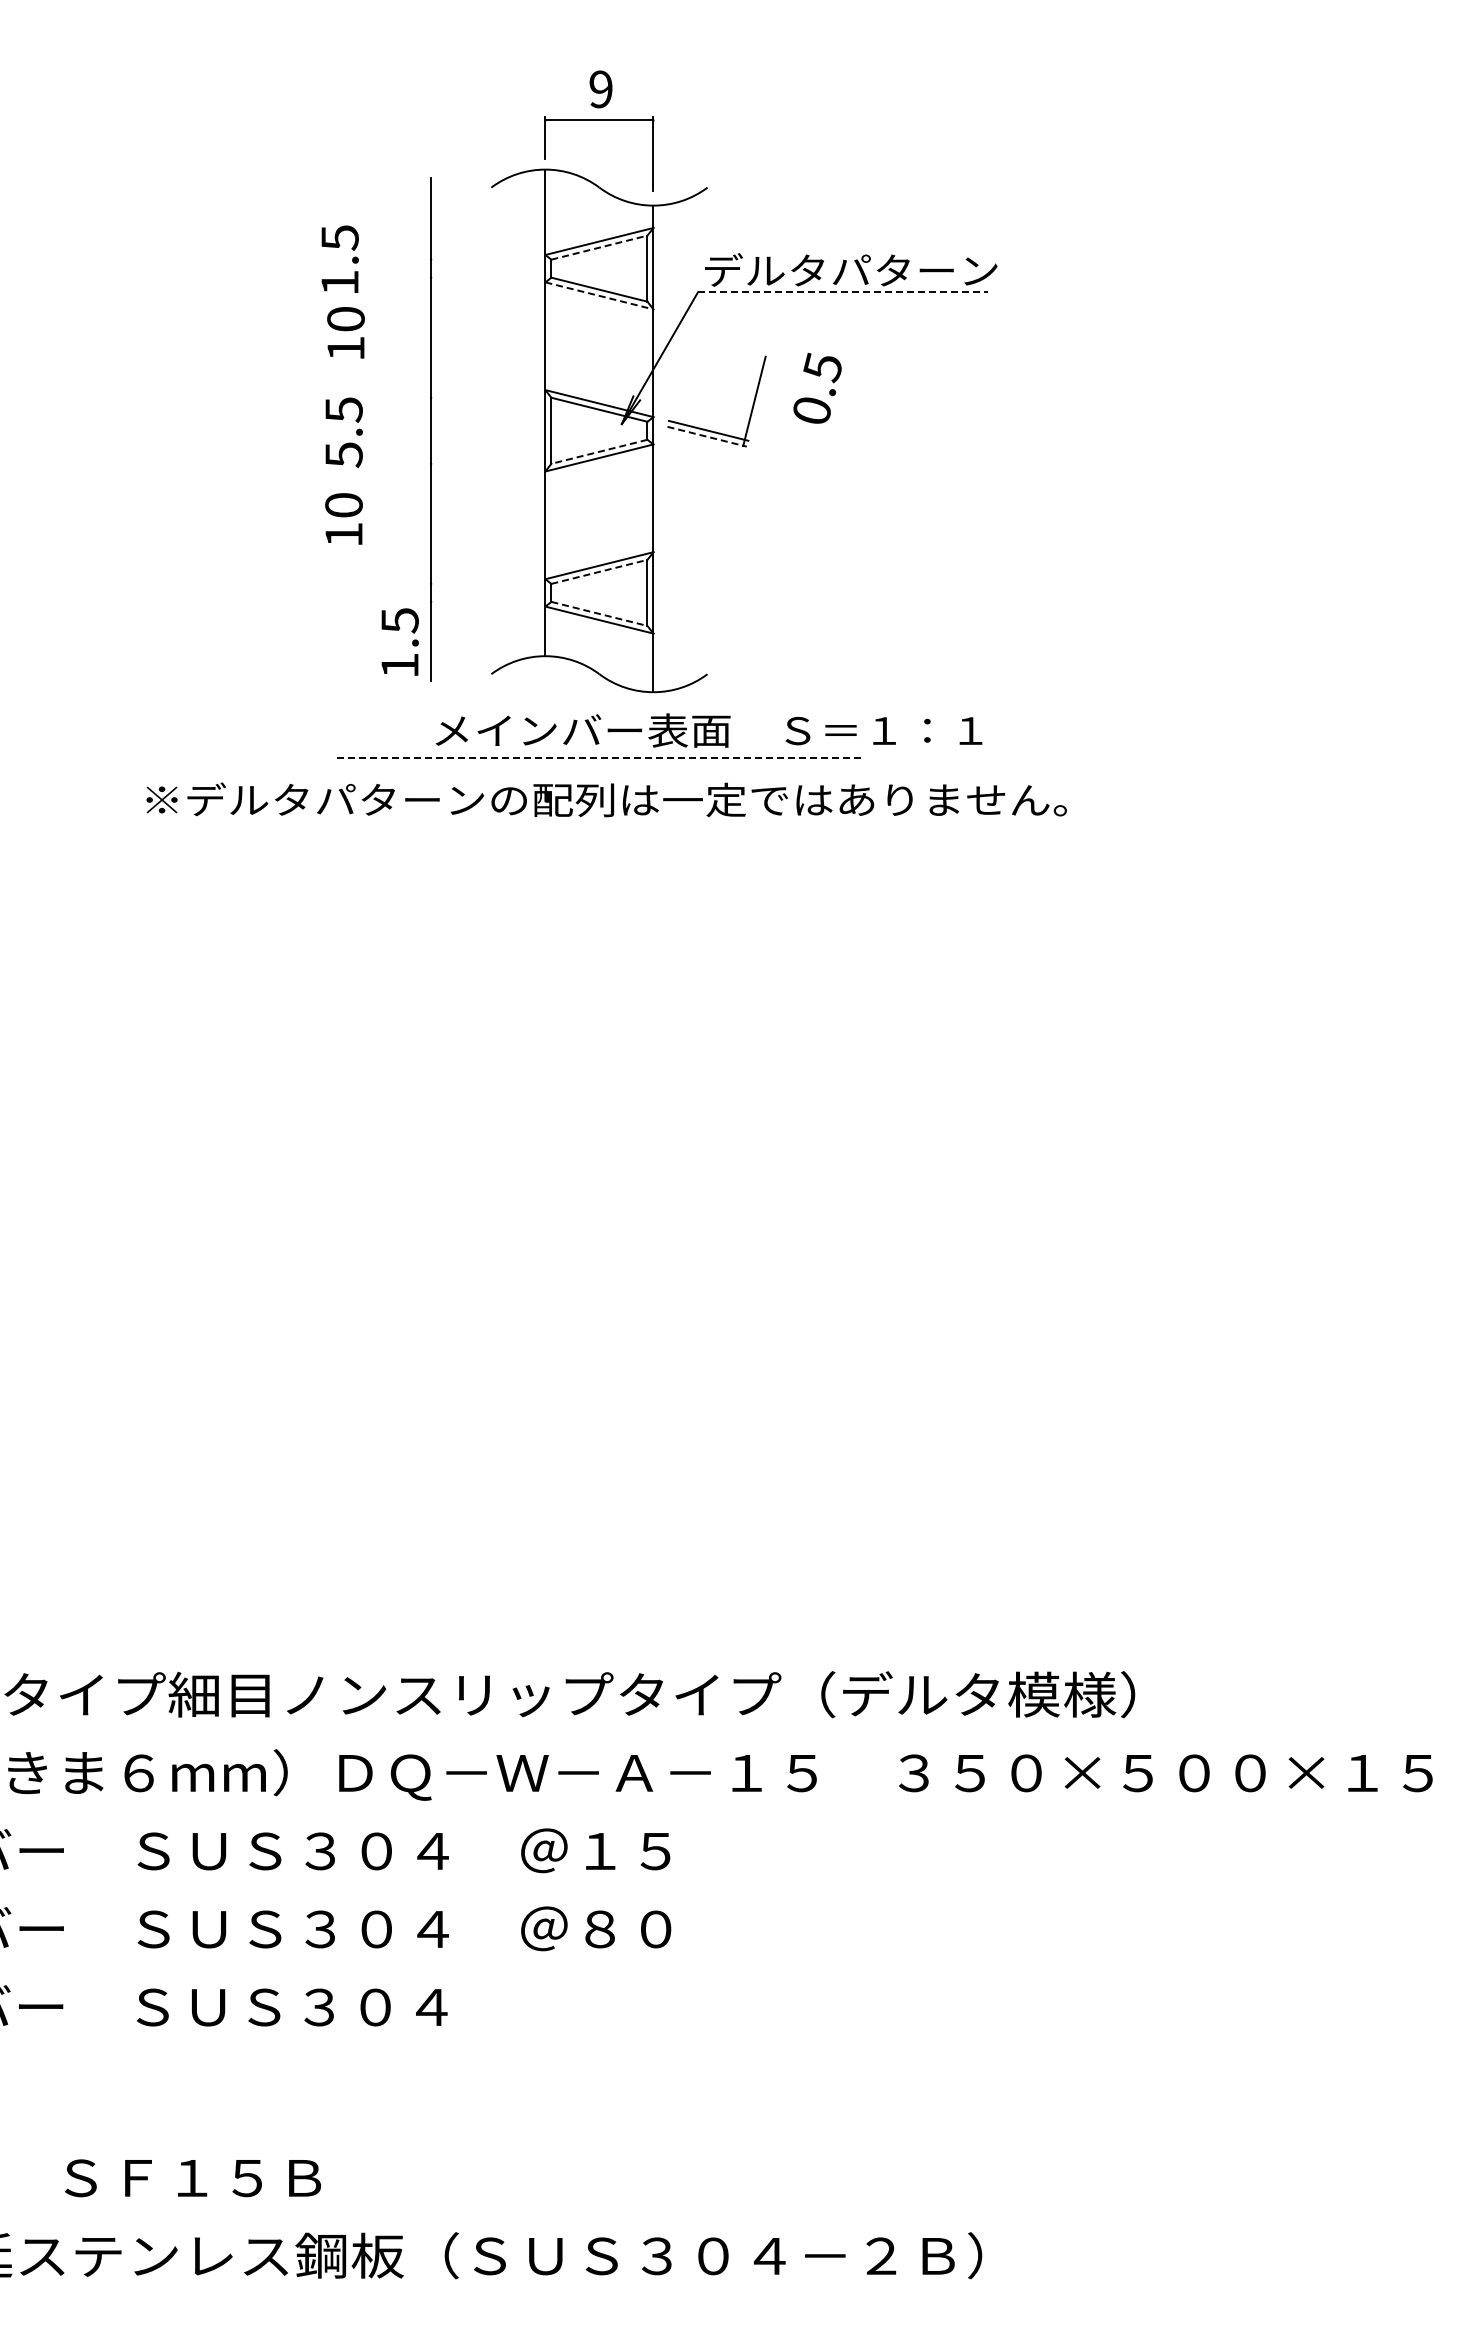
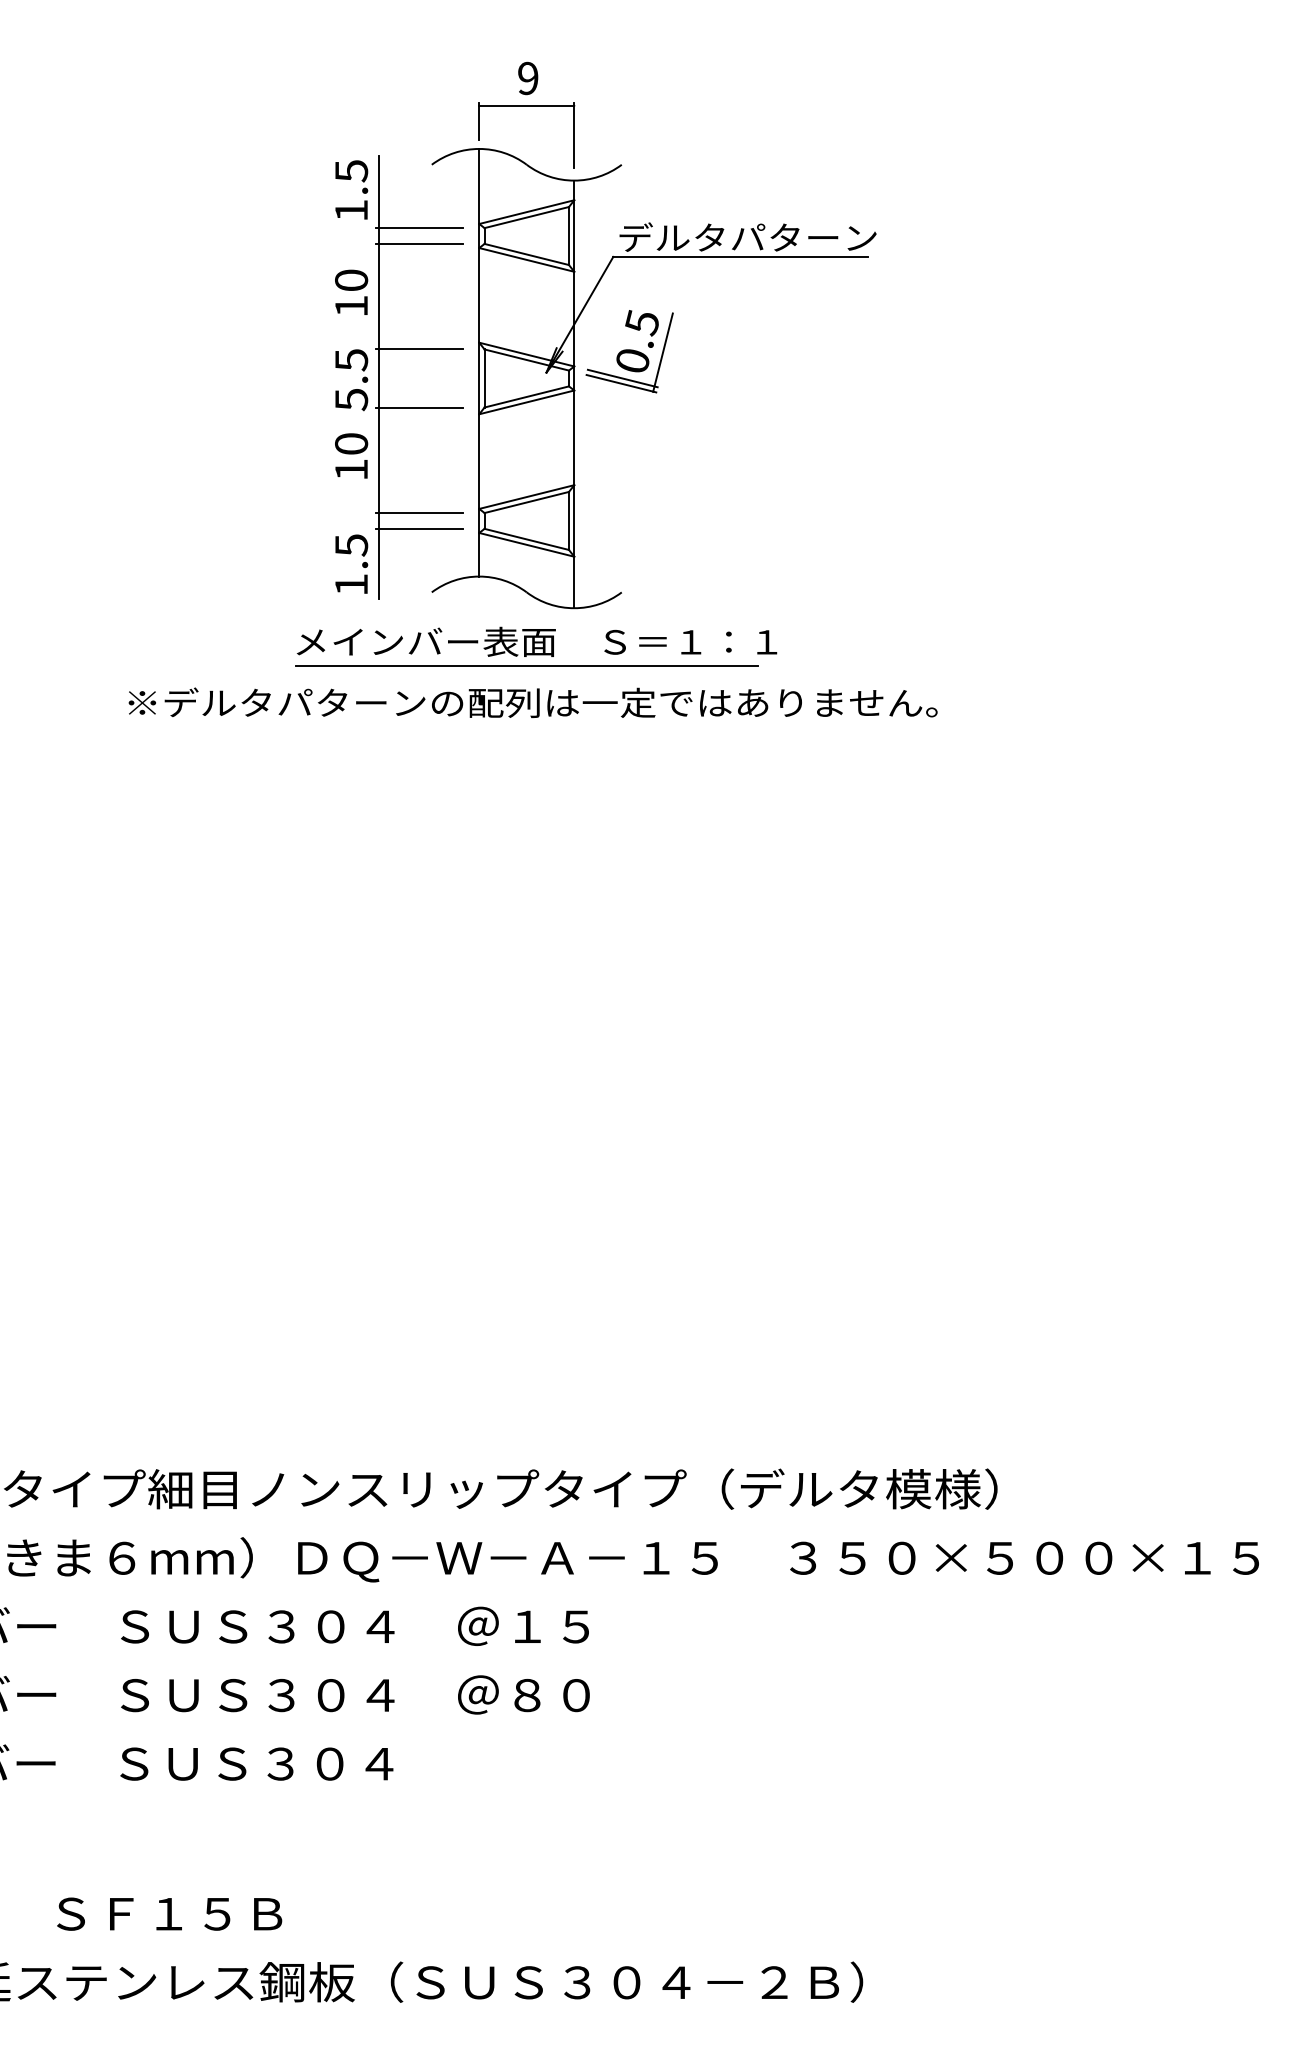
line: (599, 247) -> (526, 217), dashed -> solid
text: (339, 258) -> (351, 189), moved
line: (476, 259) -> (418, 227), added
line: (476, 277) -> (418, 243), added
line: (842, 292) -> (740, 256), dashed -> solid
line: (599, 295) -> (526, 259), dashed -> solid
text: (345, 332) -> (351, 292), moved
text: (817, 387) -> (637, 340), moved
line: (476, 397) -> (418, 349), added
text: (343, 432) -> (351, 379), moved
line: (707, 436) -> (621, 383), dashed -> solid
line: (599, 451) -> (526, 396), dashed -> solid
line: (476, 463) -> (418, 407), added
text: (343, 518) -> (351, 455), moved
line: (599, 571) -> (526, 502), dashed -> solid
line: (476, 583) -> (418, 512), added
line: (476, 601) -> (418, 528), added
line: (599, 613) -> (526, 539), dashed -> solid
text: (708, 730) -> (536, 641), moved
line: (600, 757) -> (527, 665), dashed -> solid

